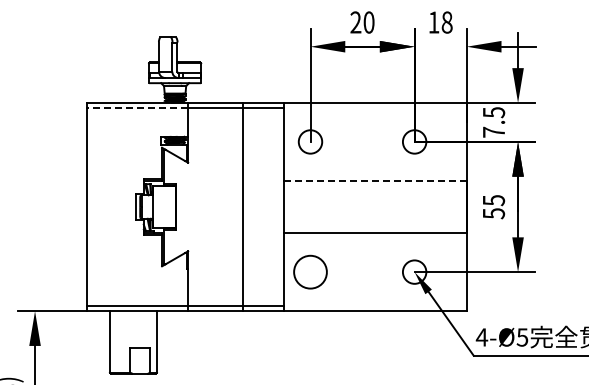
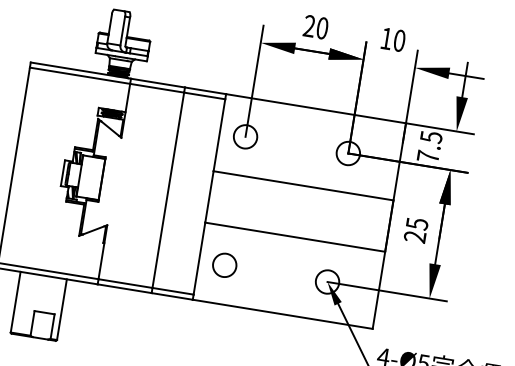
text: (446, 22) -> (398, 40), 18 -> 10
line: (137, 108) -> (80, 76), dashed -> solid
line: (376, 181) -> (304, 186), dashed -> solid
text: (493, 213) -> (414, 236), 55 -> 25
circle: (310, 271) -> (224, 264), size x0.71

